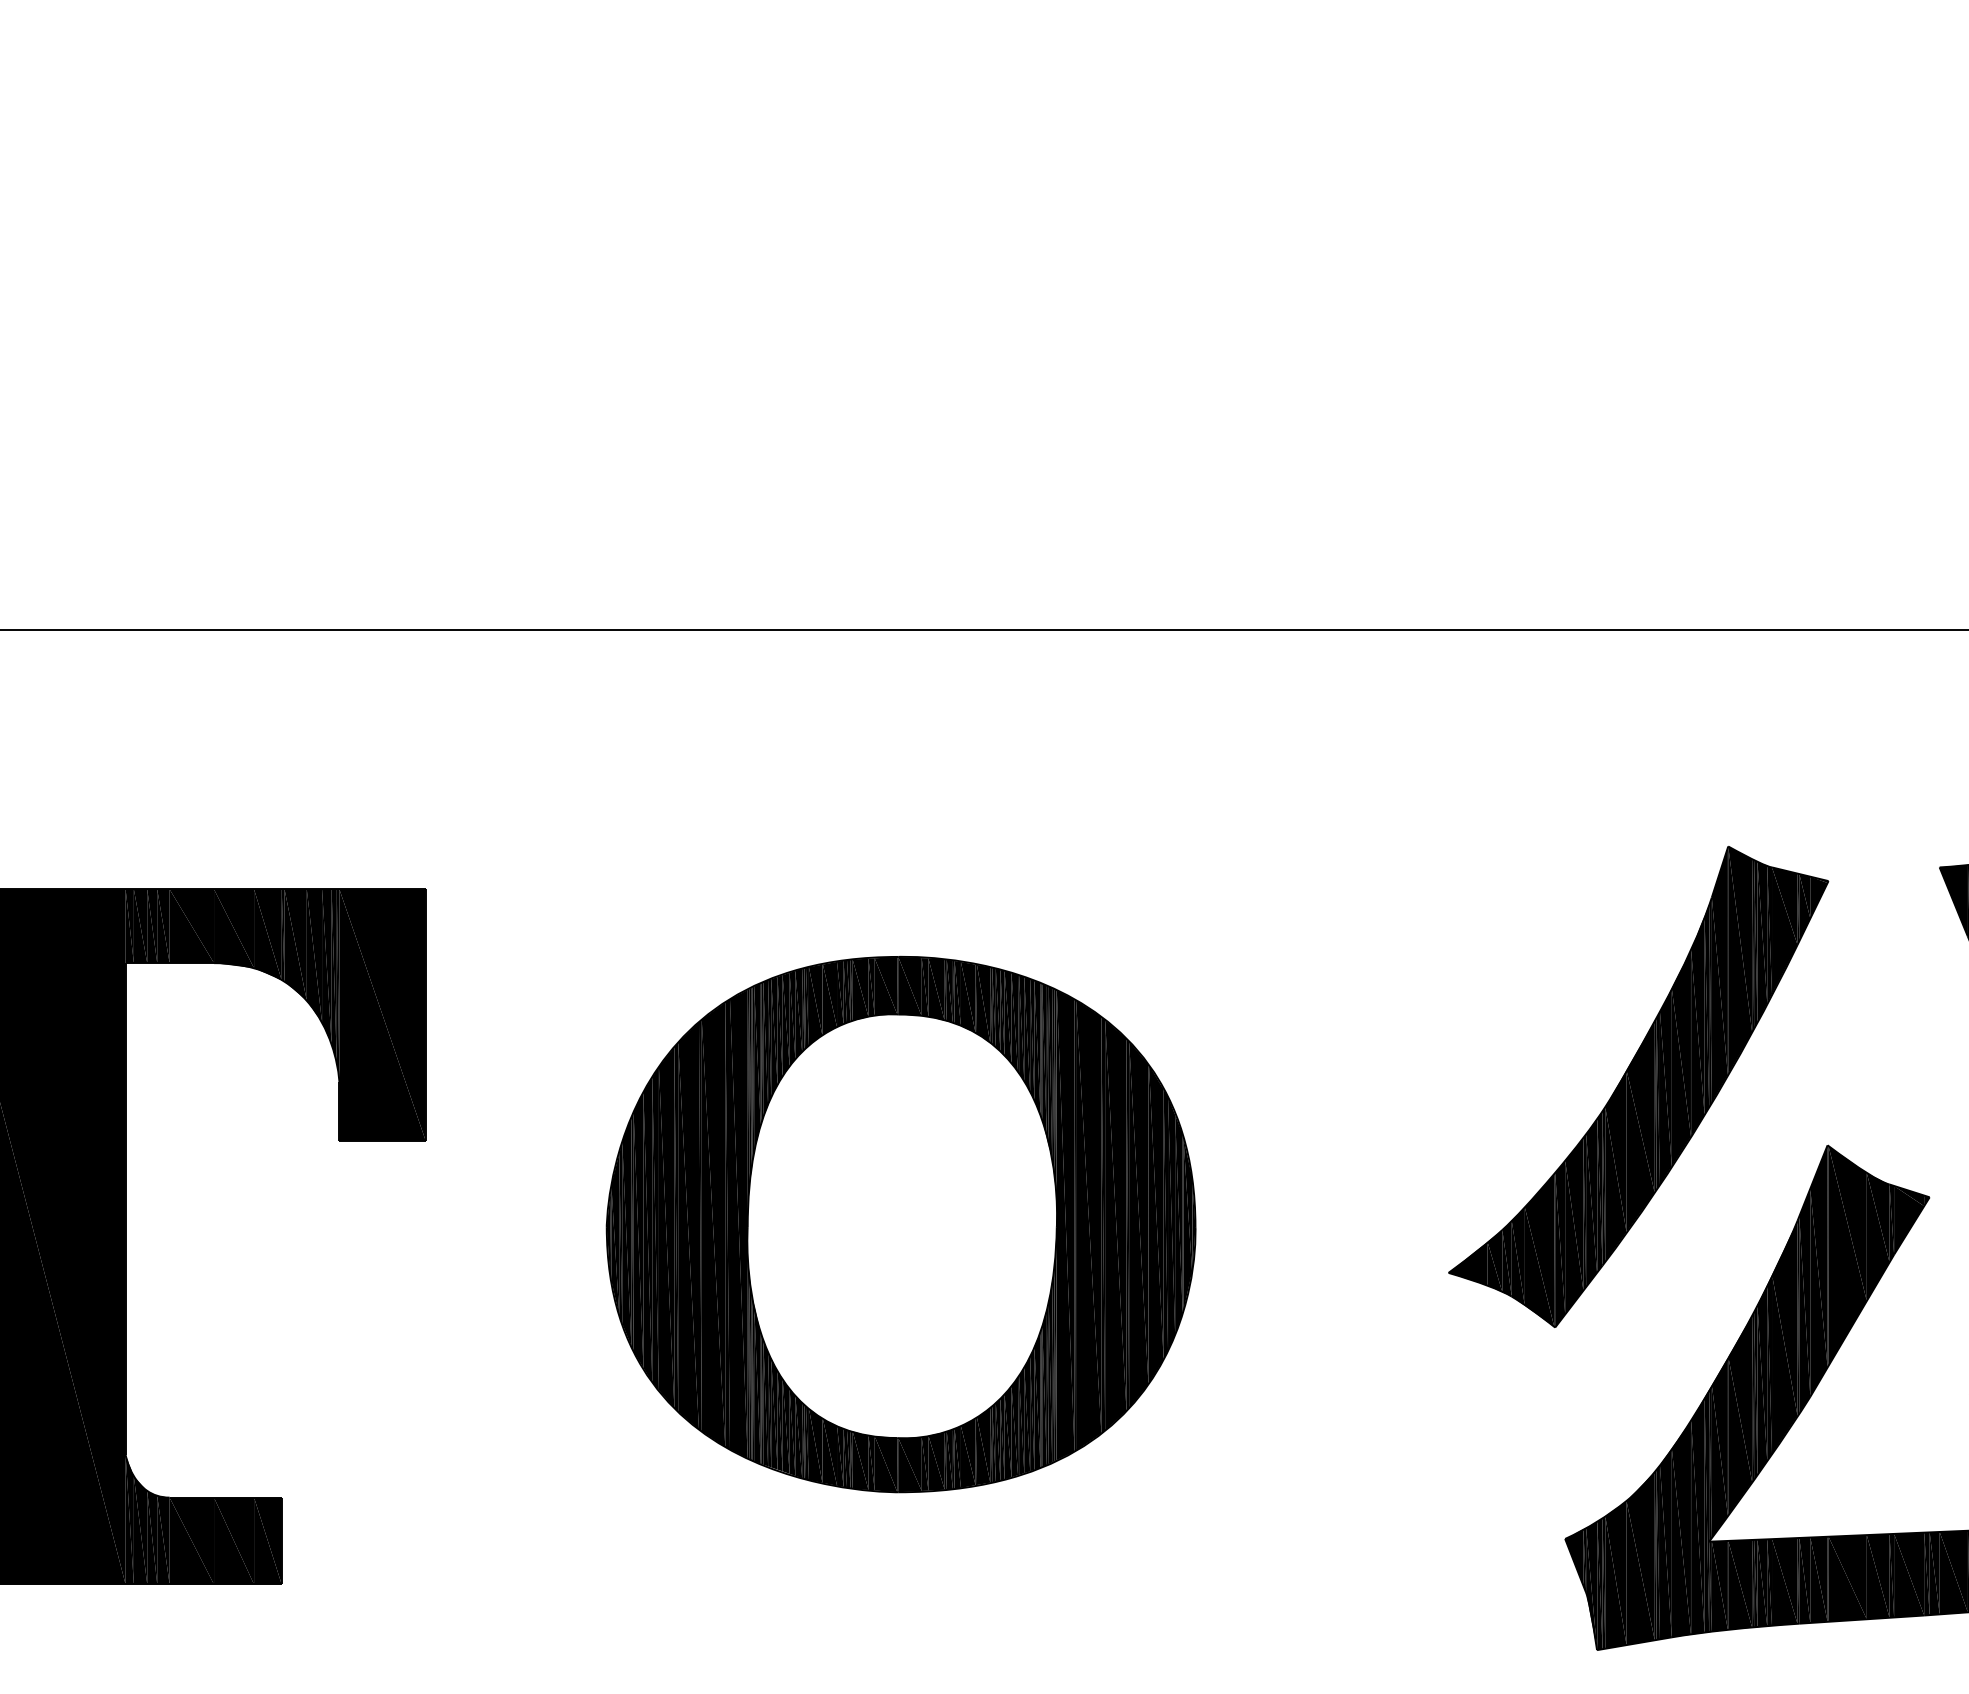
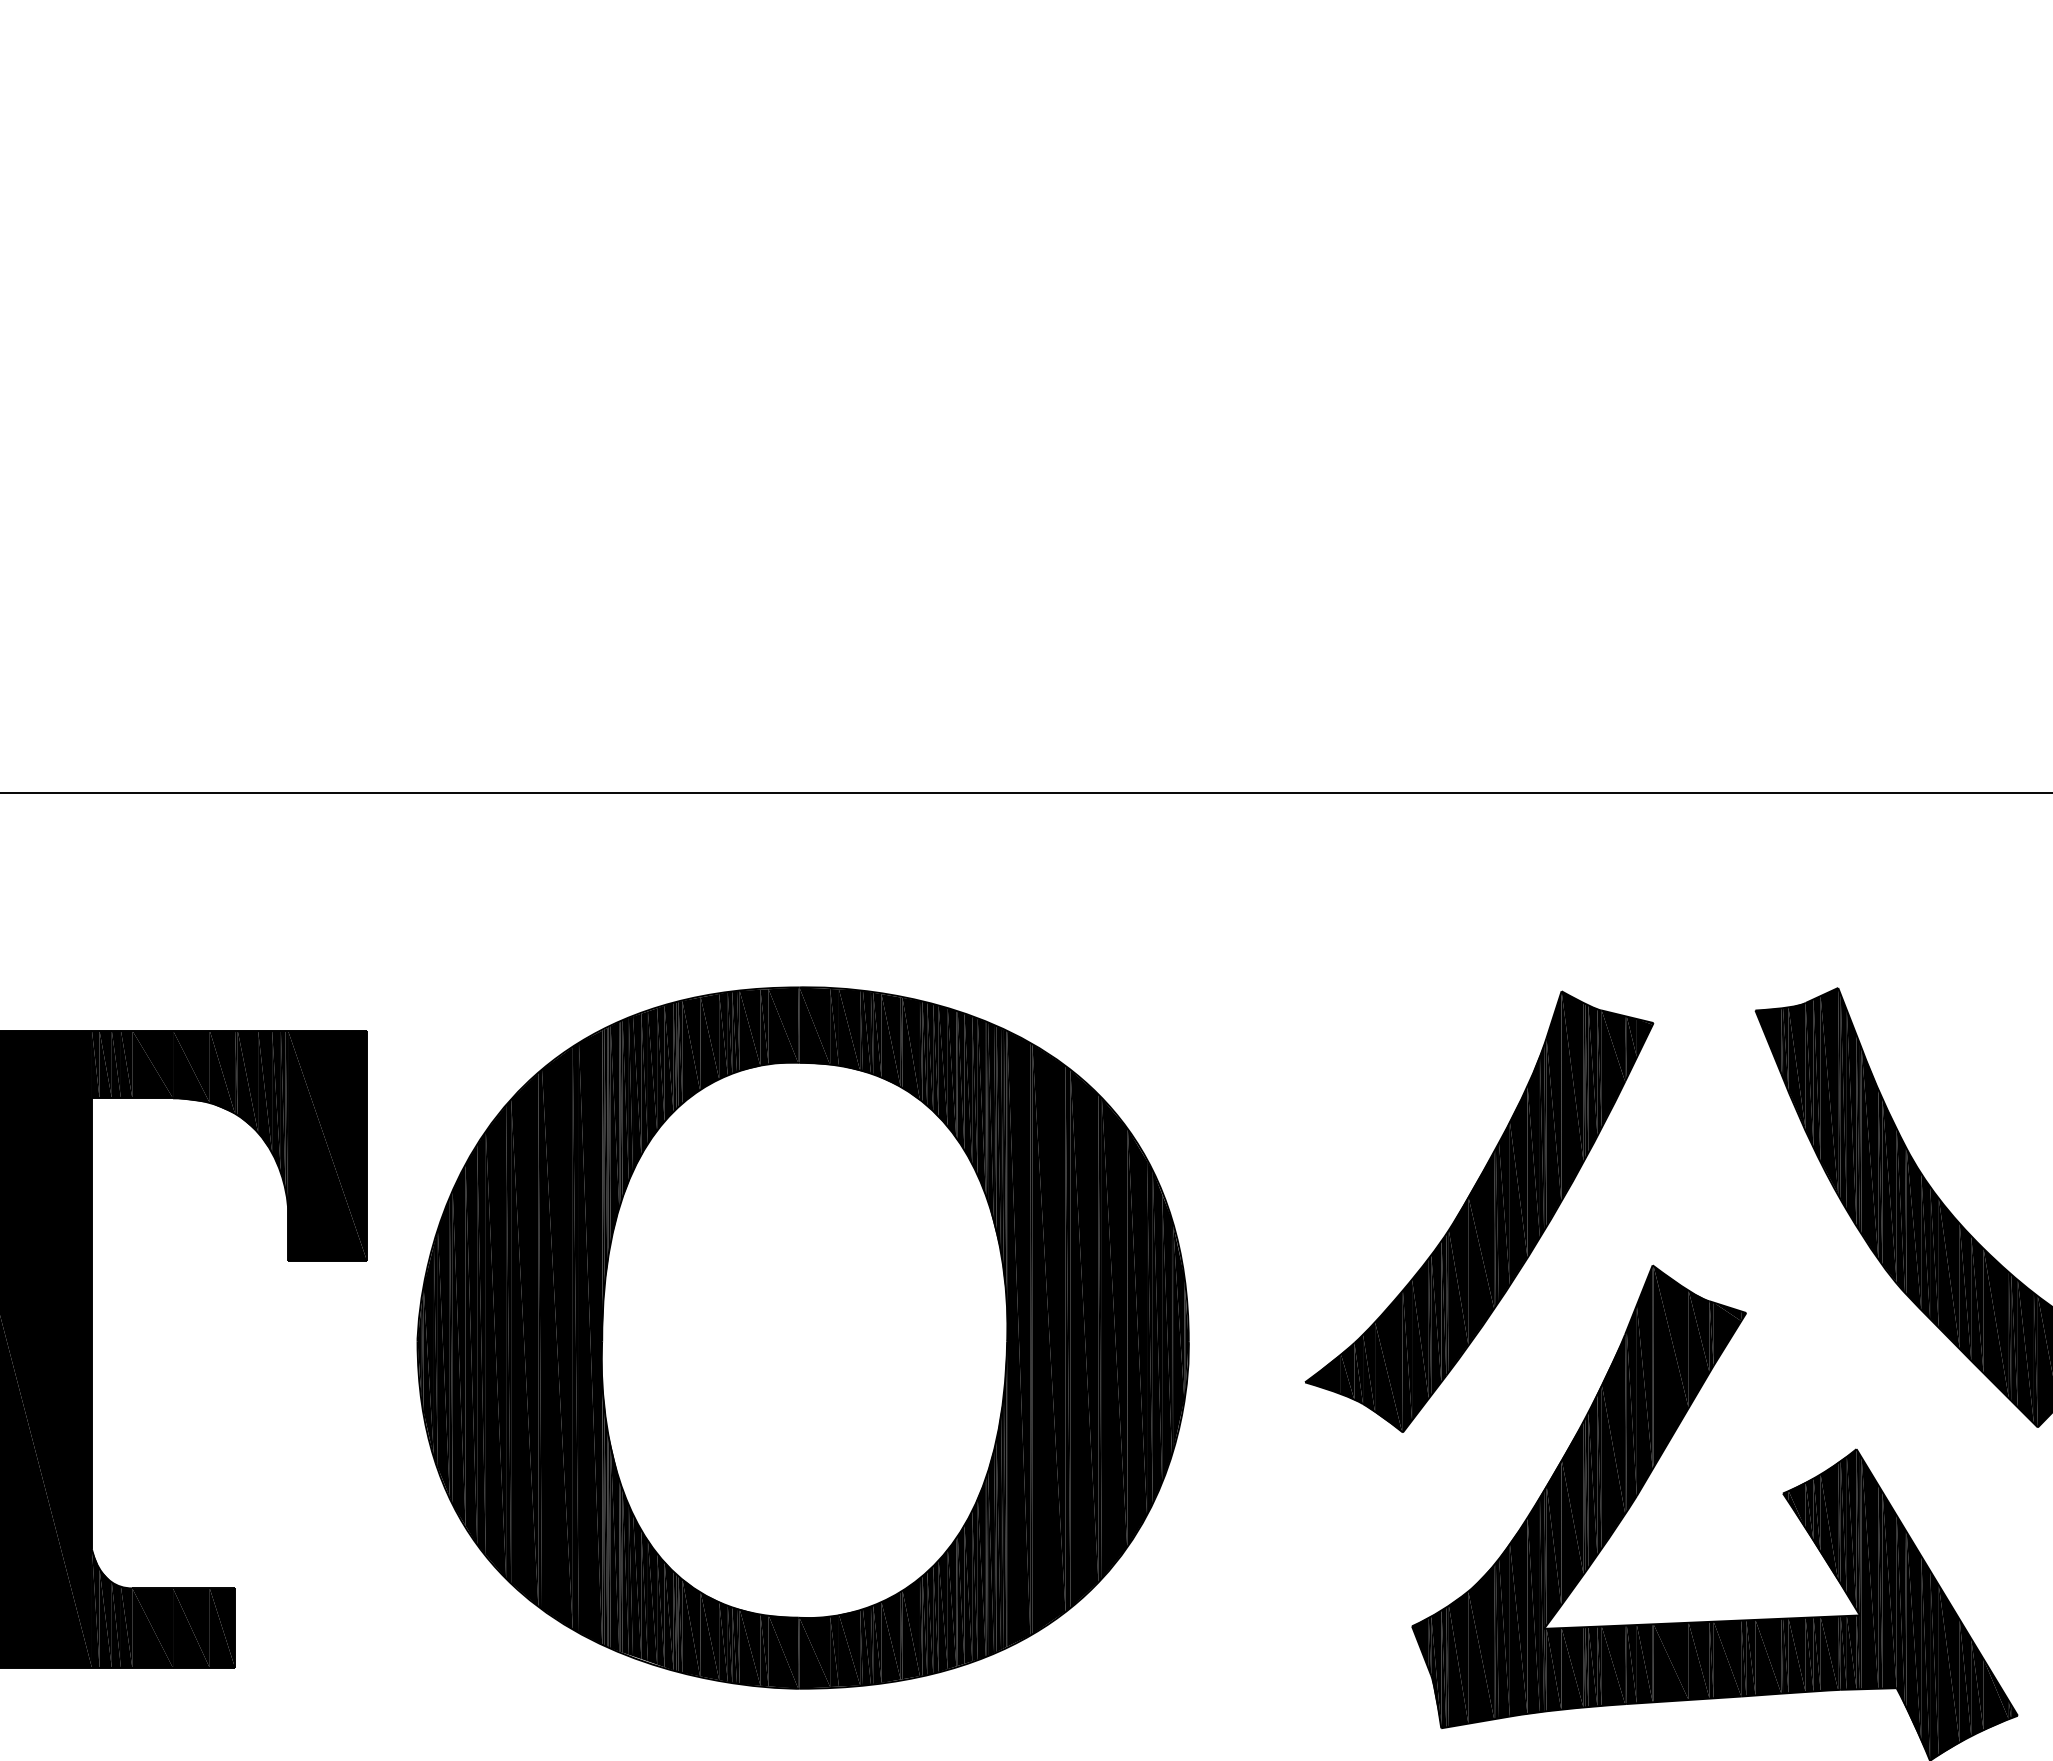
part: (900, 1223) -> (802, 1337), size x1.43

